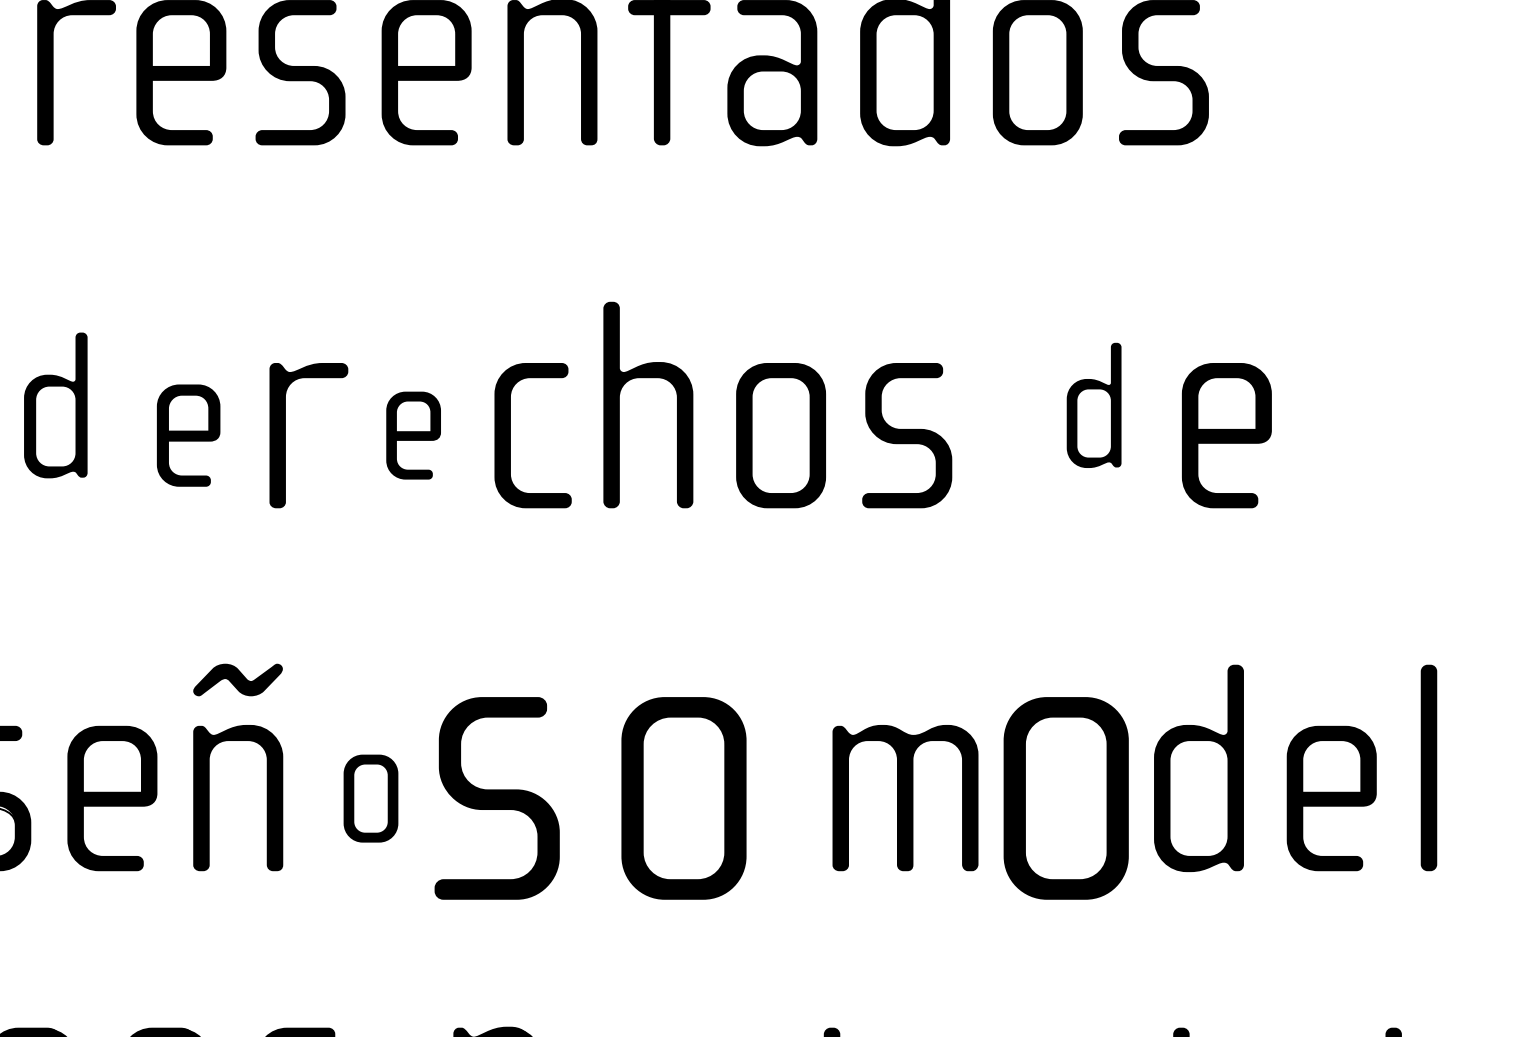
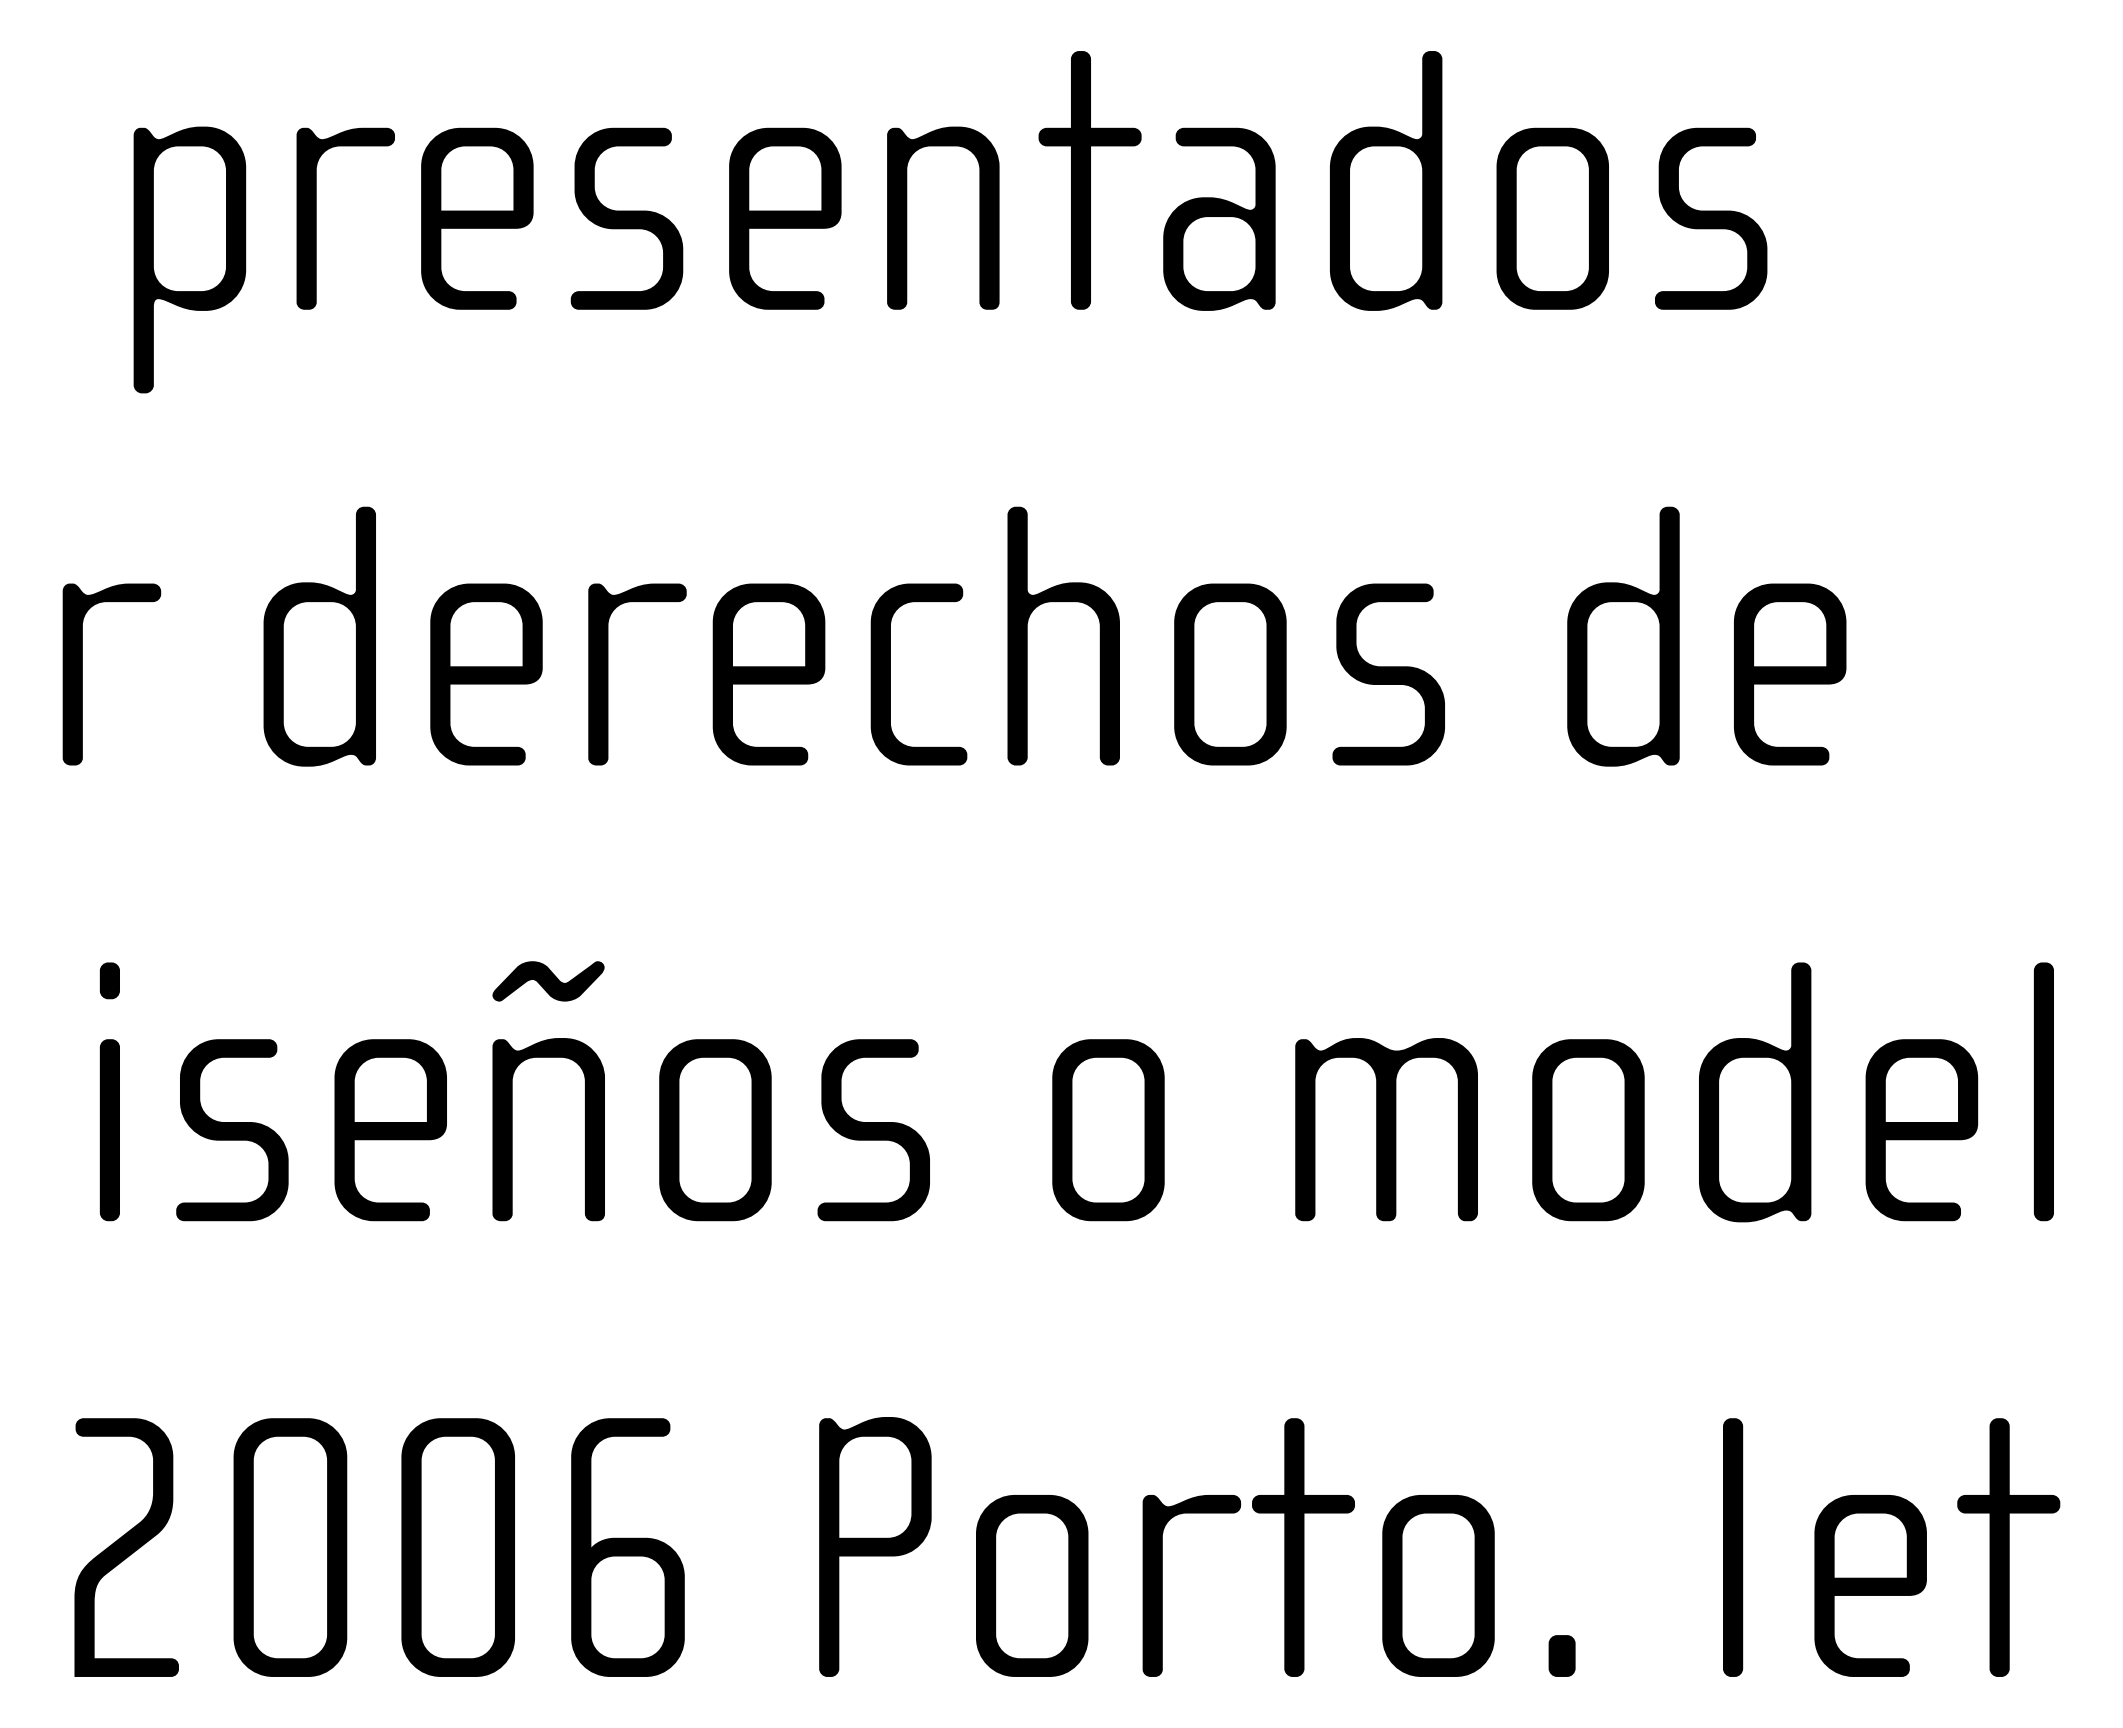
part: (55, 405) -> (319, 636), size x1.43
part: (1094, 405) -> (1623, 636), size x1.67
part: (188, 435) -> (486, 674), size x1.43
part: (413, 435) -> (768, 674), size x1.67
part: (371, 798) -> (715, 1130), size x1.67
part: (496, 798) -> (873, 1130), size x0.71
part: (684, 798) -> (1108, 1130), size x0.71
part: (1066, 798) -> (1588, 1130), size x0.71

